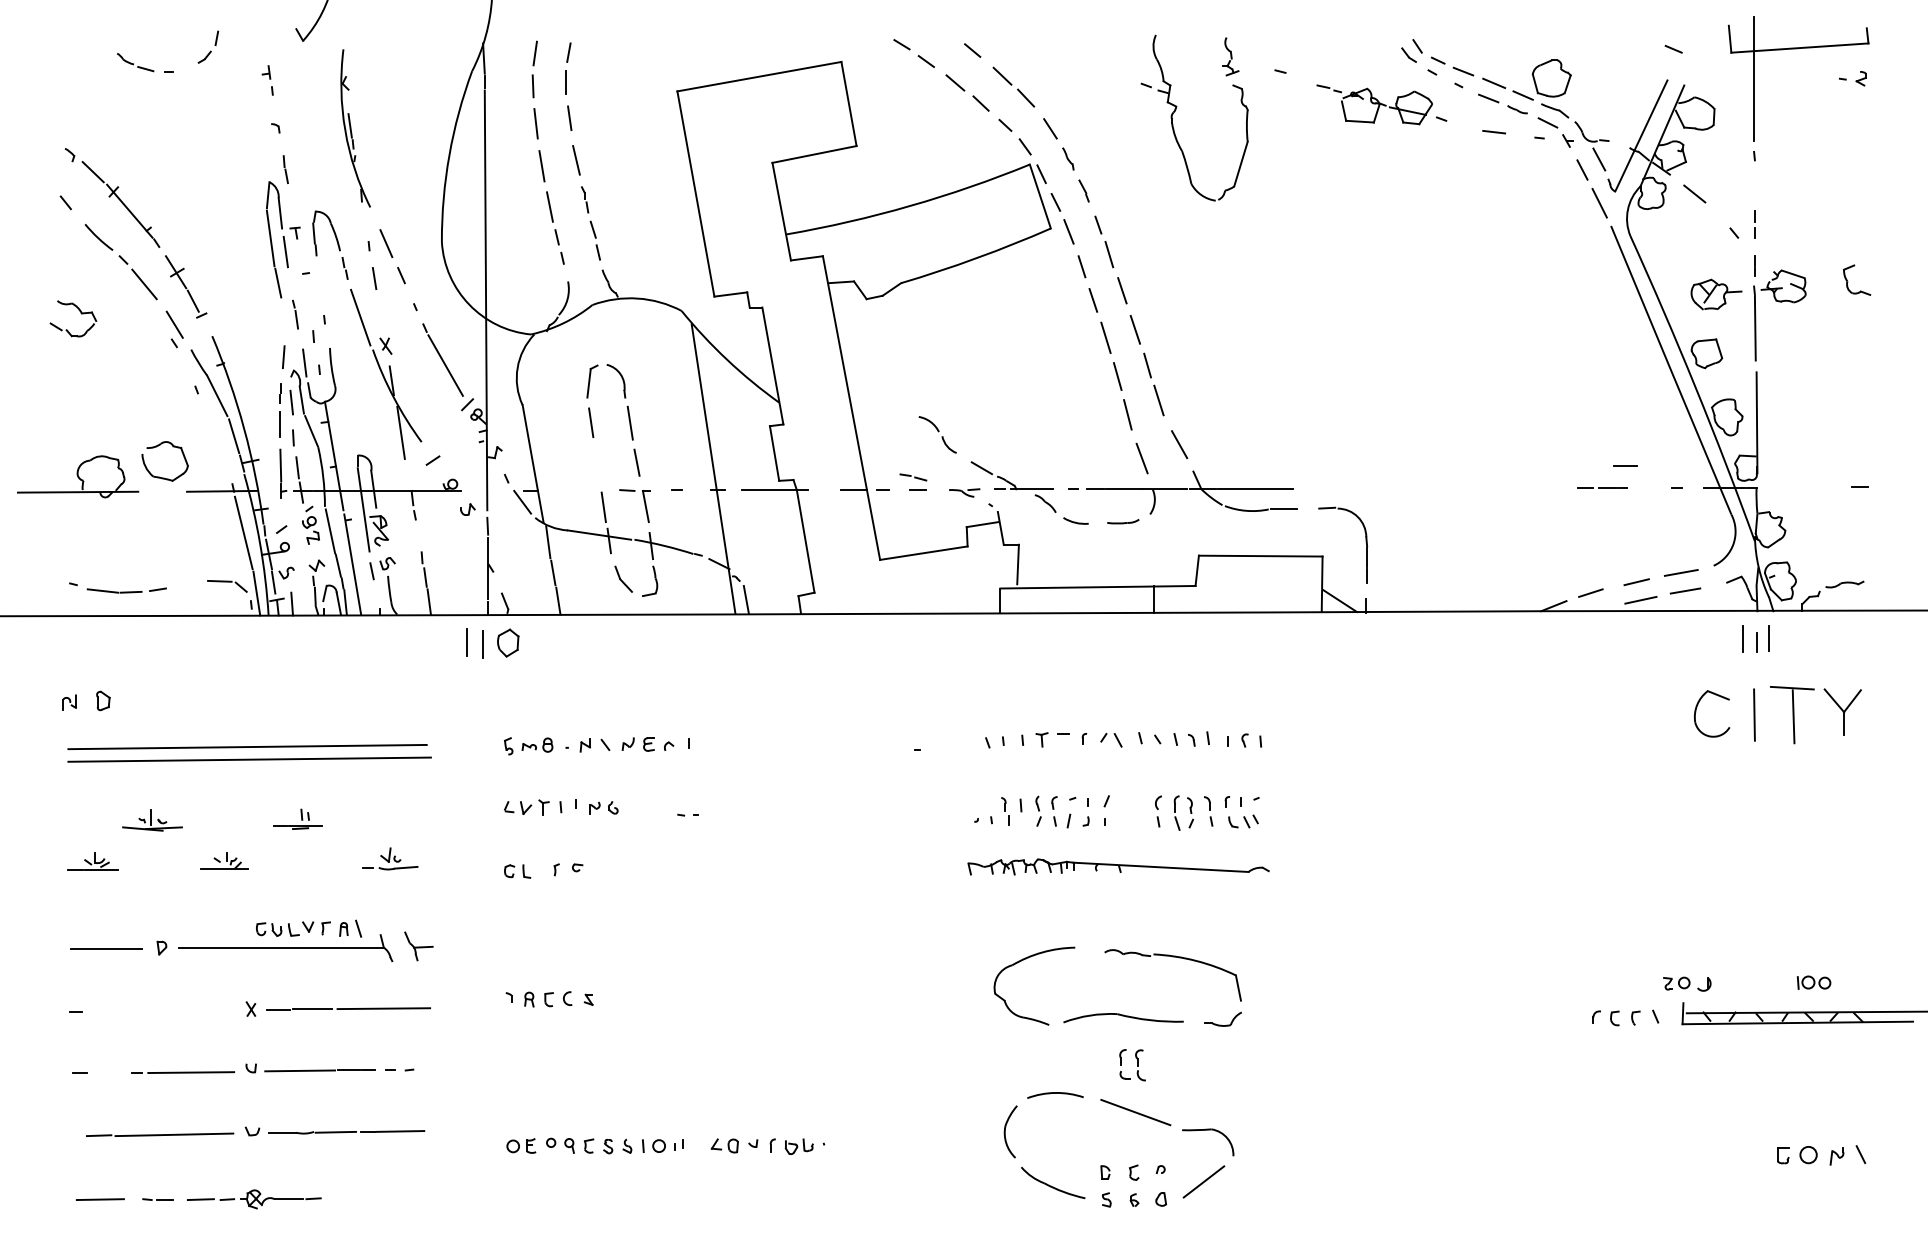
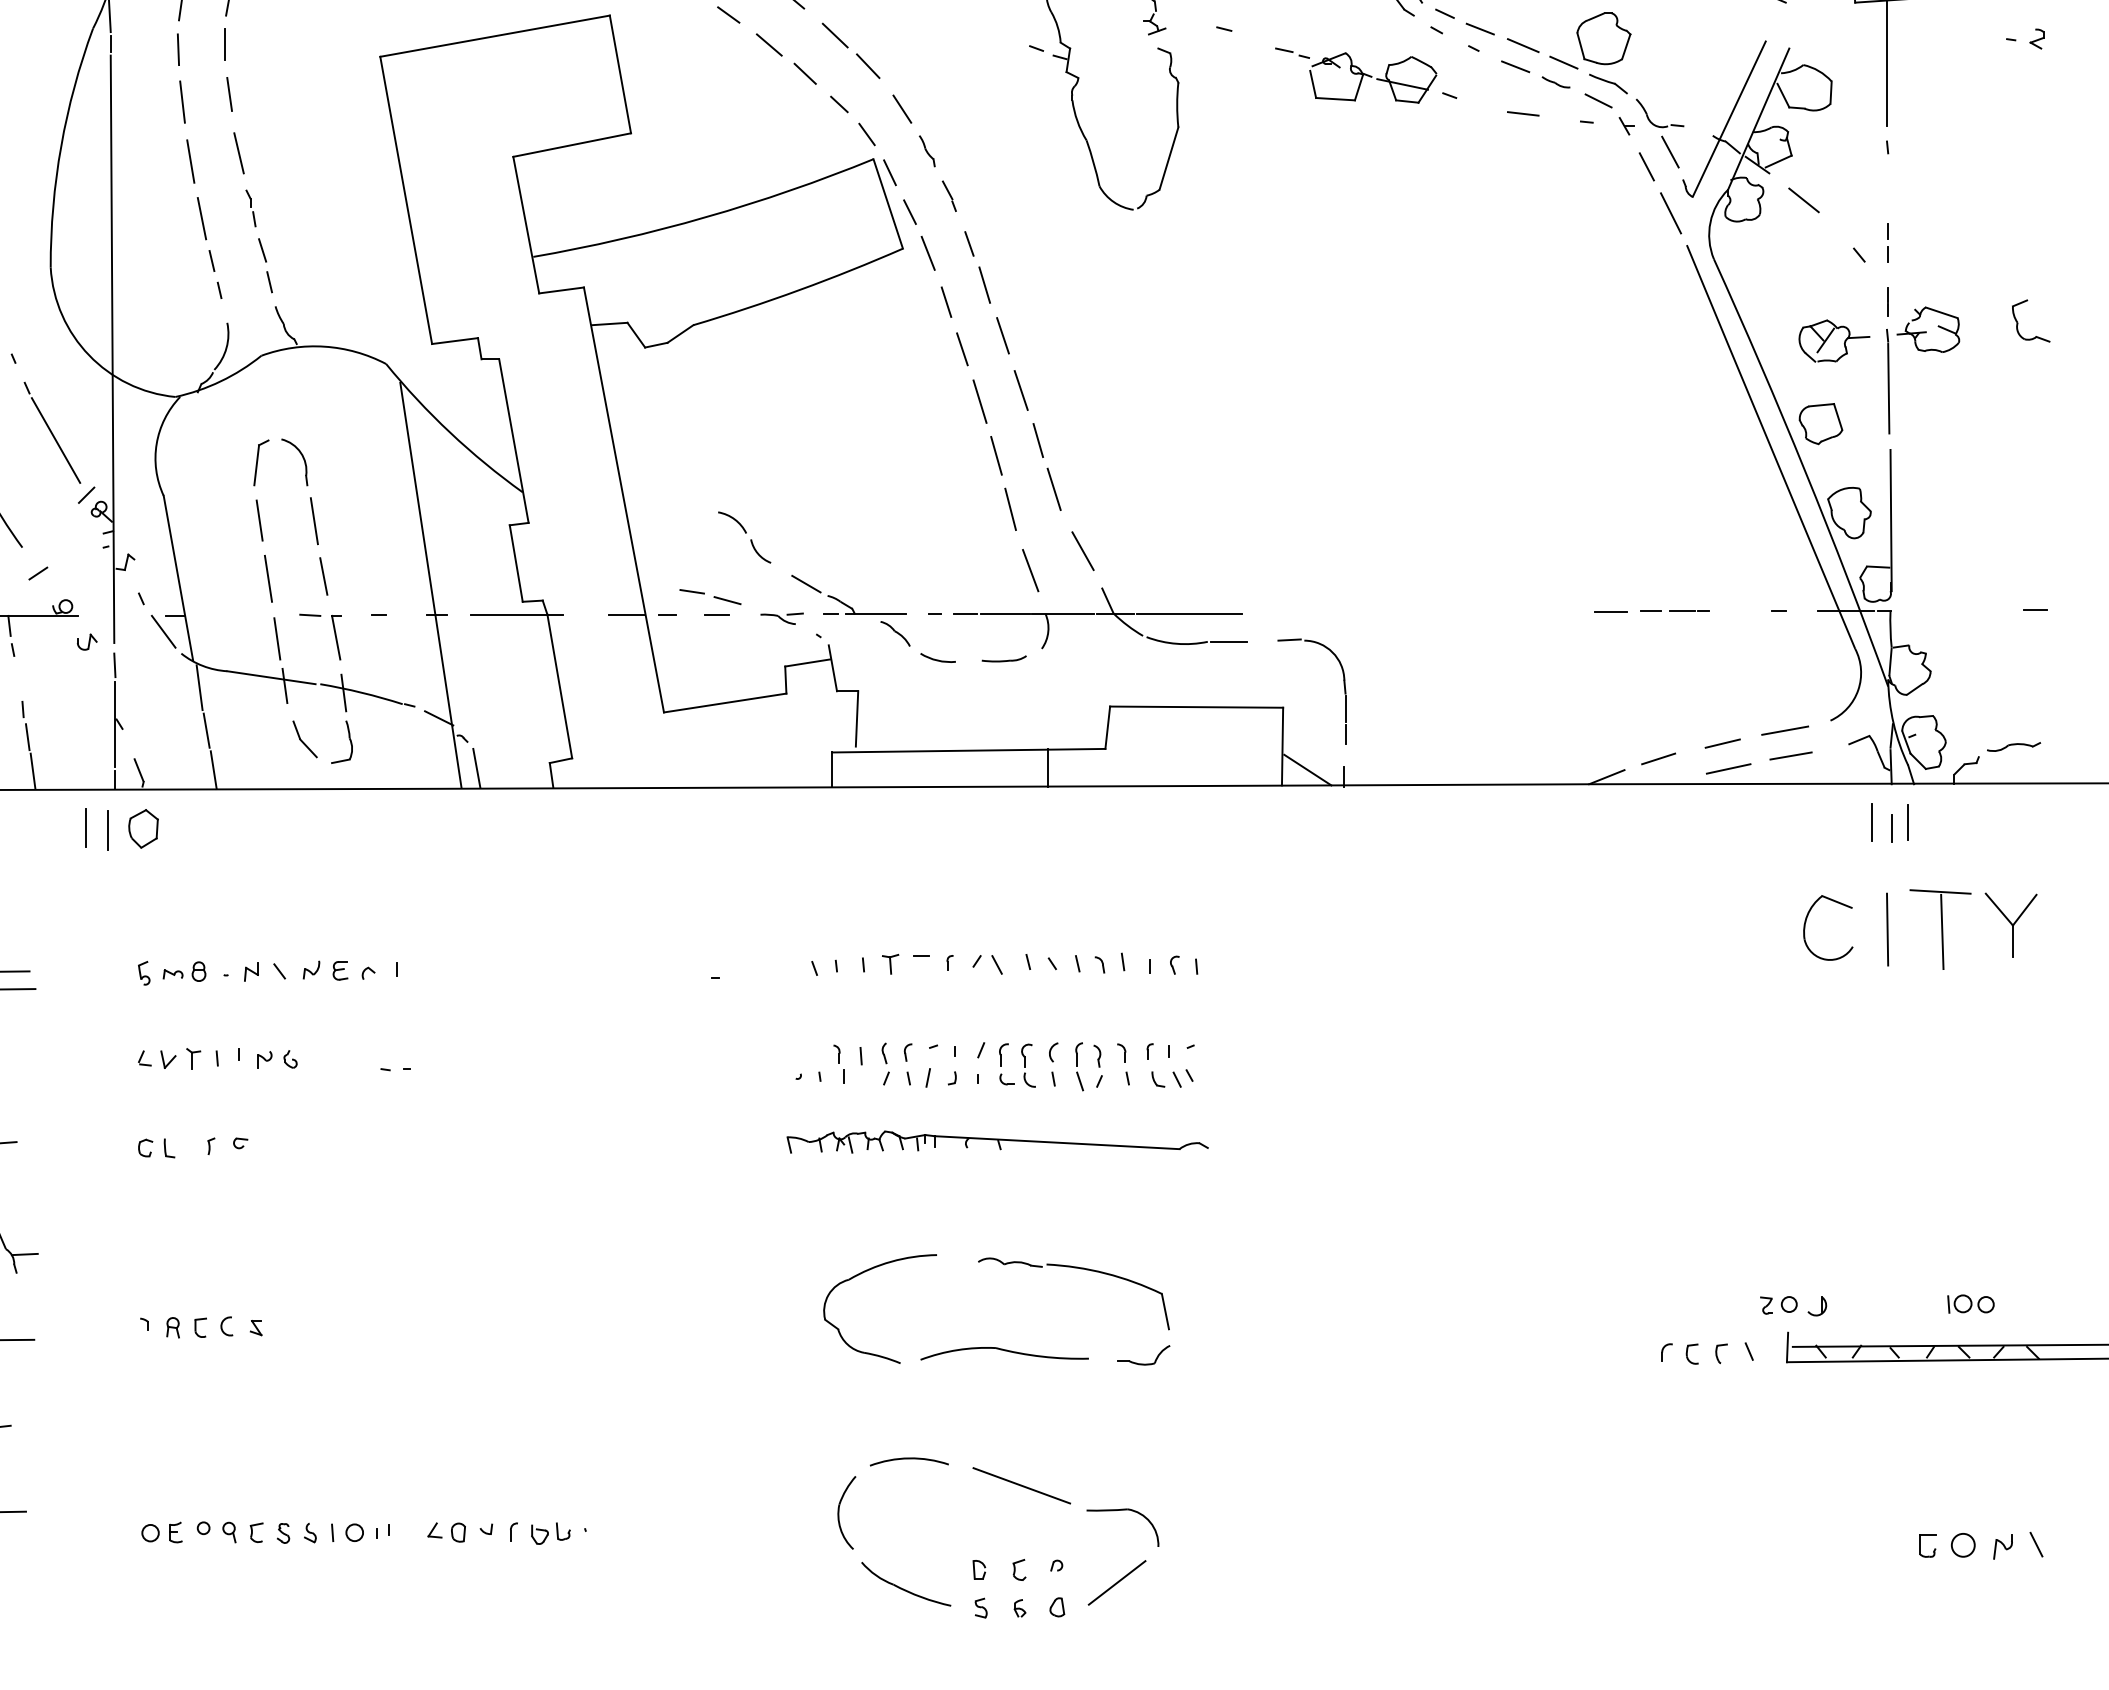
line: (597, 464) -> (268, 578), added
line: (1625, 465) -> (1610, 611), moved
part: (913, 477) -> (710, 597), size x1.67
part: (1132, 1065) -> (1017, 1065), moved

